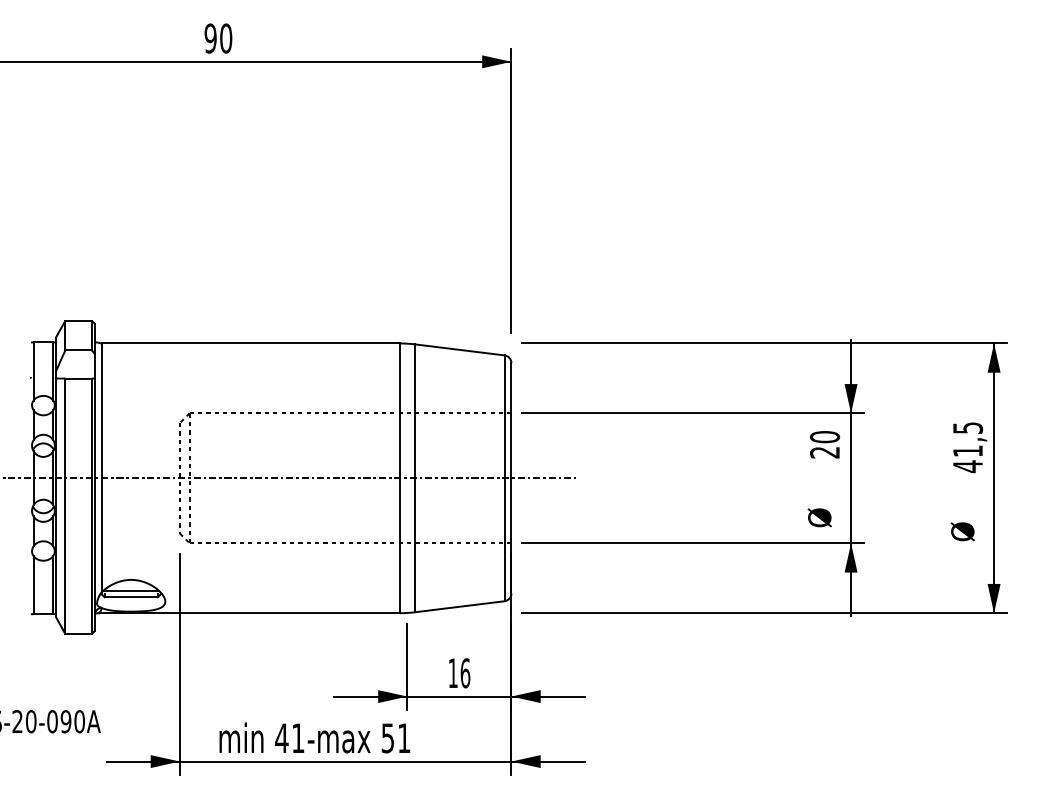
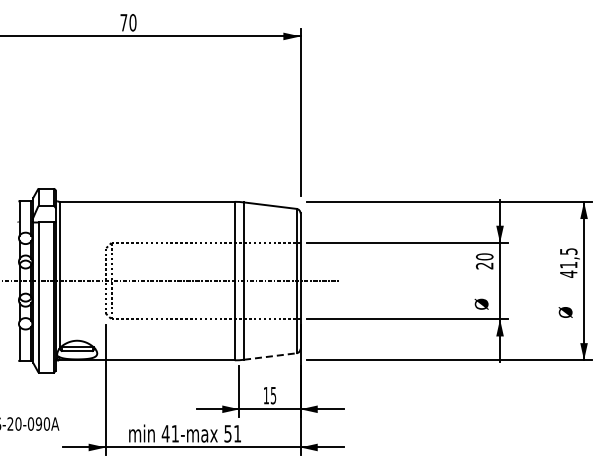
text: (210, 38) -> (123, 22), 90 -> 70
line: (460, 606) -> (270, 356), solid -> dashed
text: (465, 673) -> (273, 395), 16 -> 15

